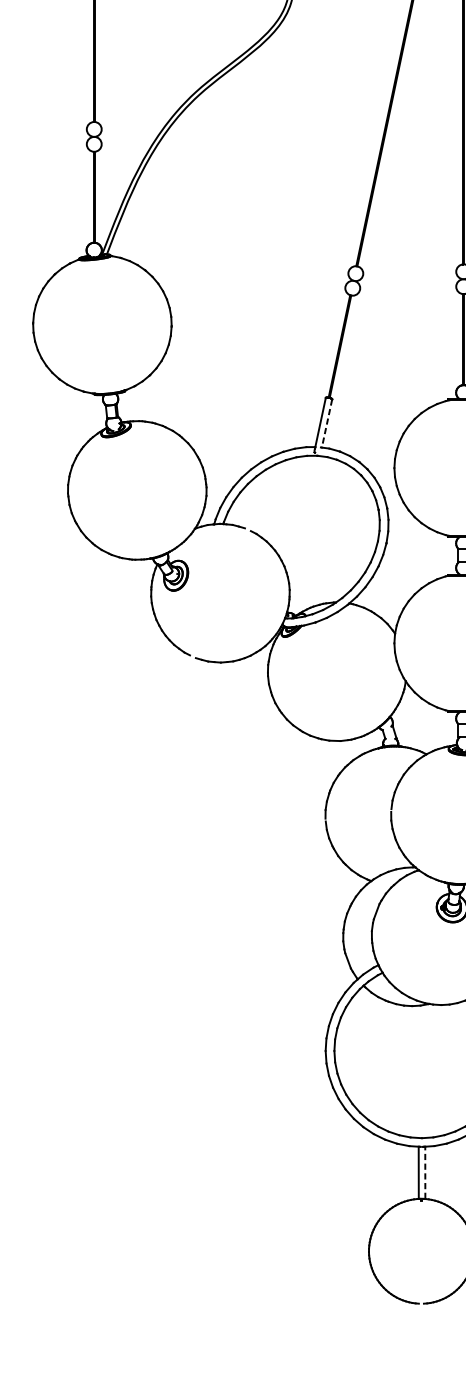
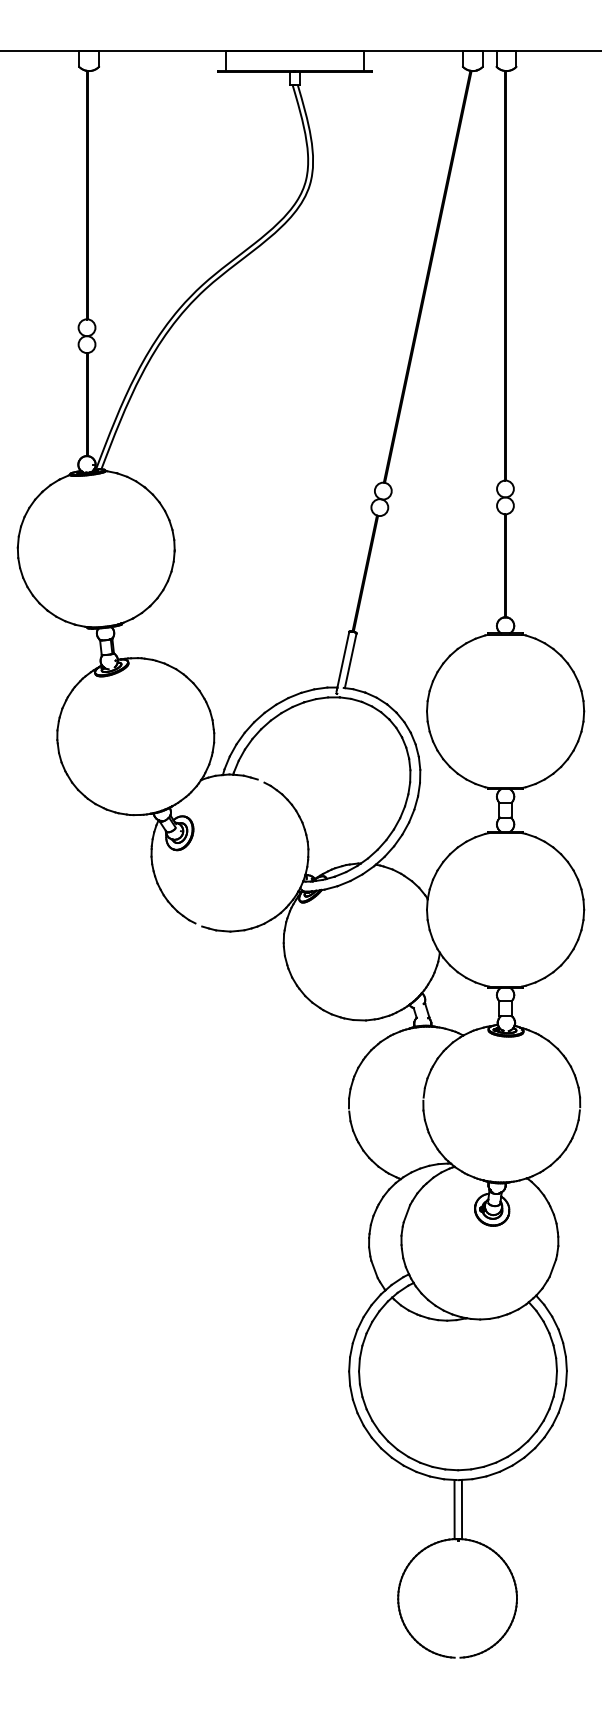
line: (326, 423) -> (350, 660), dashed -> solid
line: (424, 1172) -> (461, 1509), dashed -> solid

